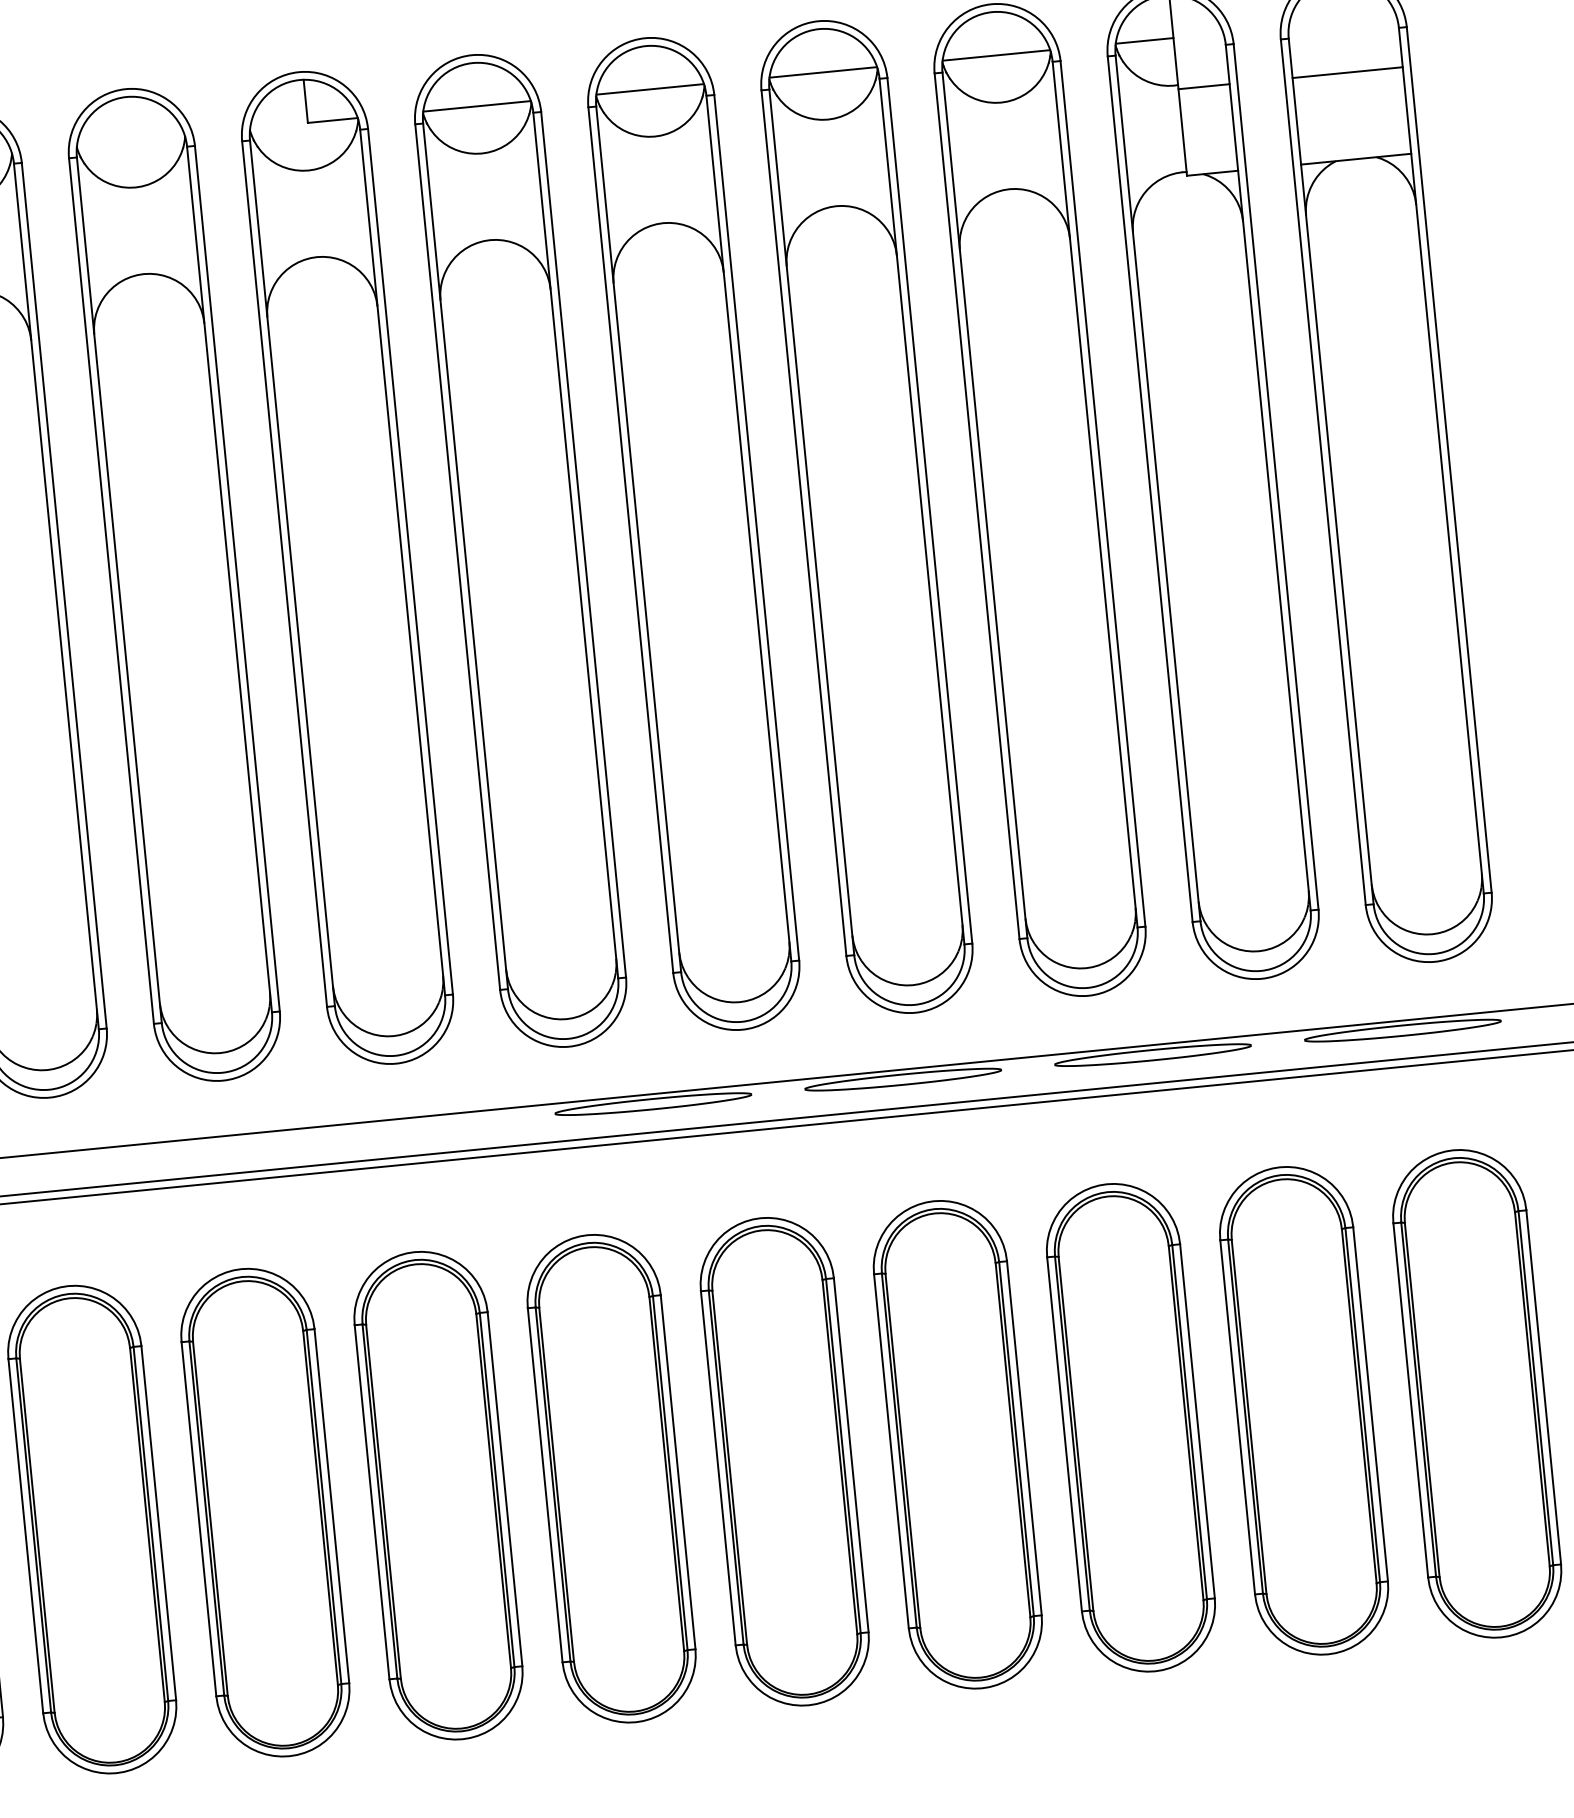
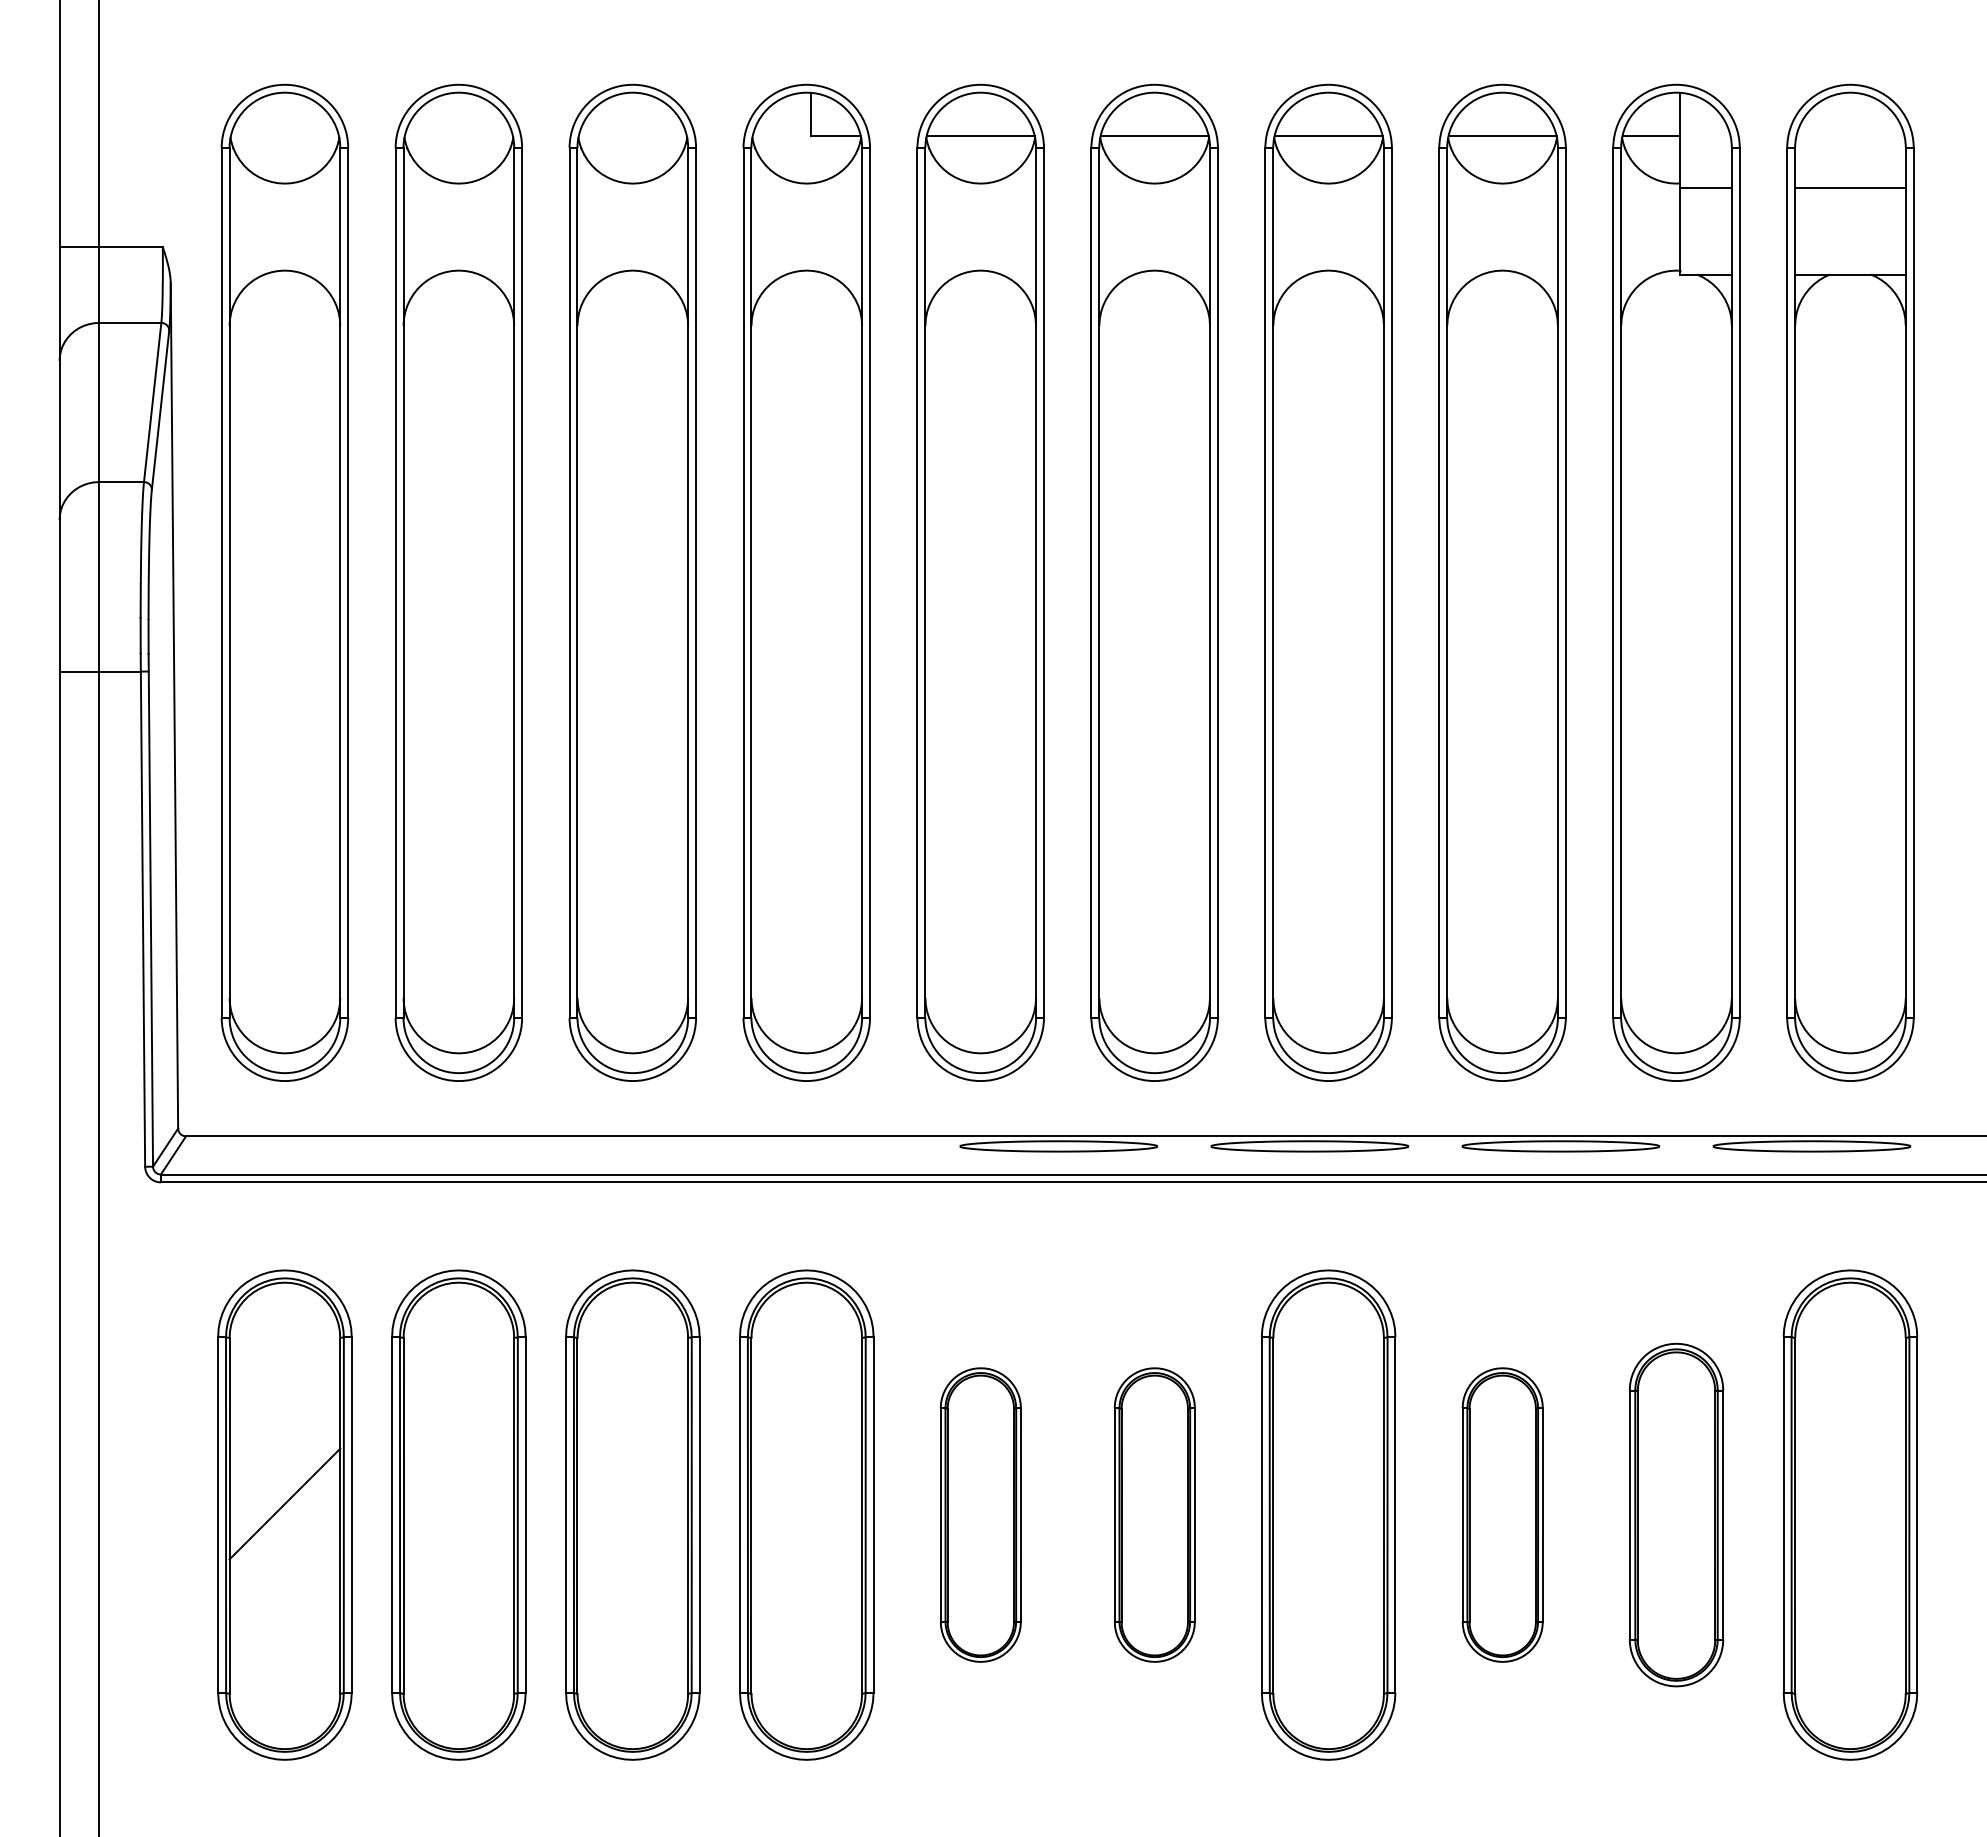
part: (1304, 1410) -> (1676, 1514), size x0.7
part: (1130, 1427) -> (1502, 1514), size x0.6
part: (784, 1461) -> (1154, 1514), size x0.6
part: (611, 1478) -> (980, 1514), size x0.6

